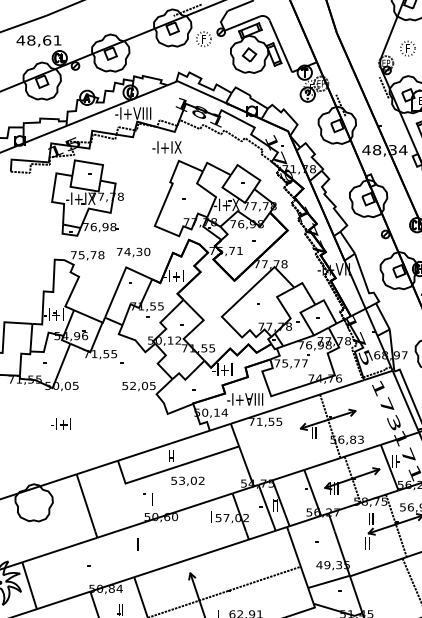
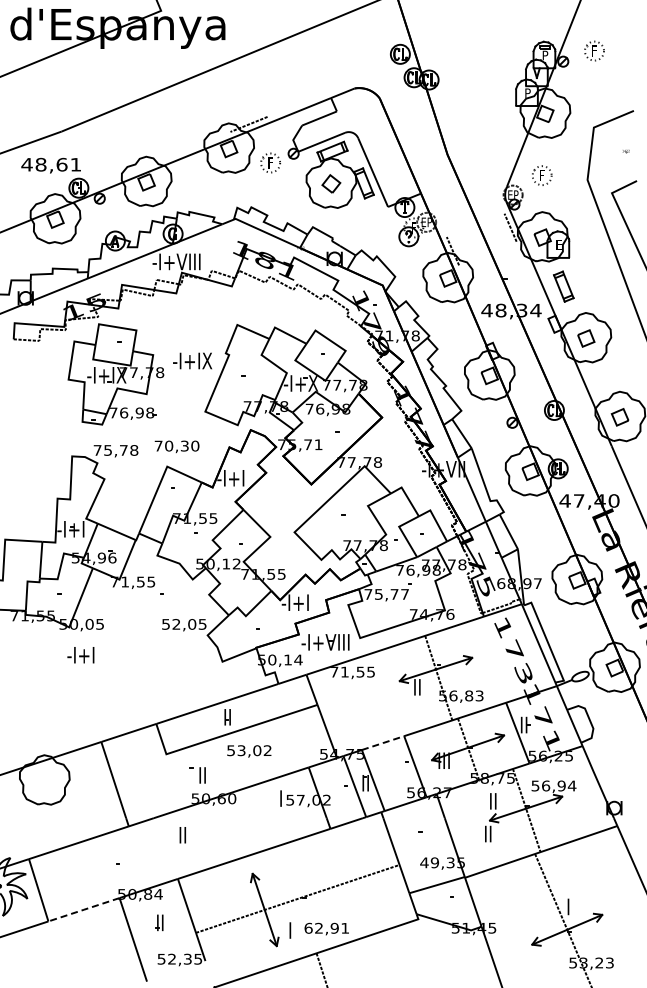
text: (166, 147) -> (192, 360), moved
text: (127, 251) -> (168, 445), 74,30 -> 70,30
text: (61, 424) -> (80, 655), moved
line: (288, 475) -> (383, 743), solid -> dashed
text: (152, 499) -> (202, 775), I -> II
text: (137, 544) -> (182, 835), I -> II
line: (64, 600) -> (84, 909), solid -> dashed

